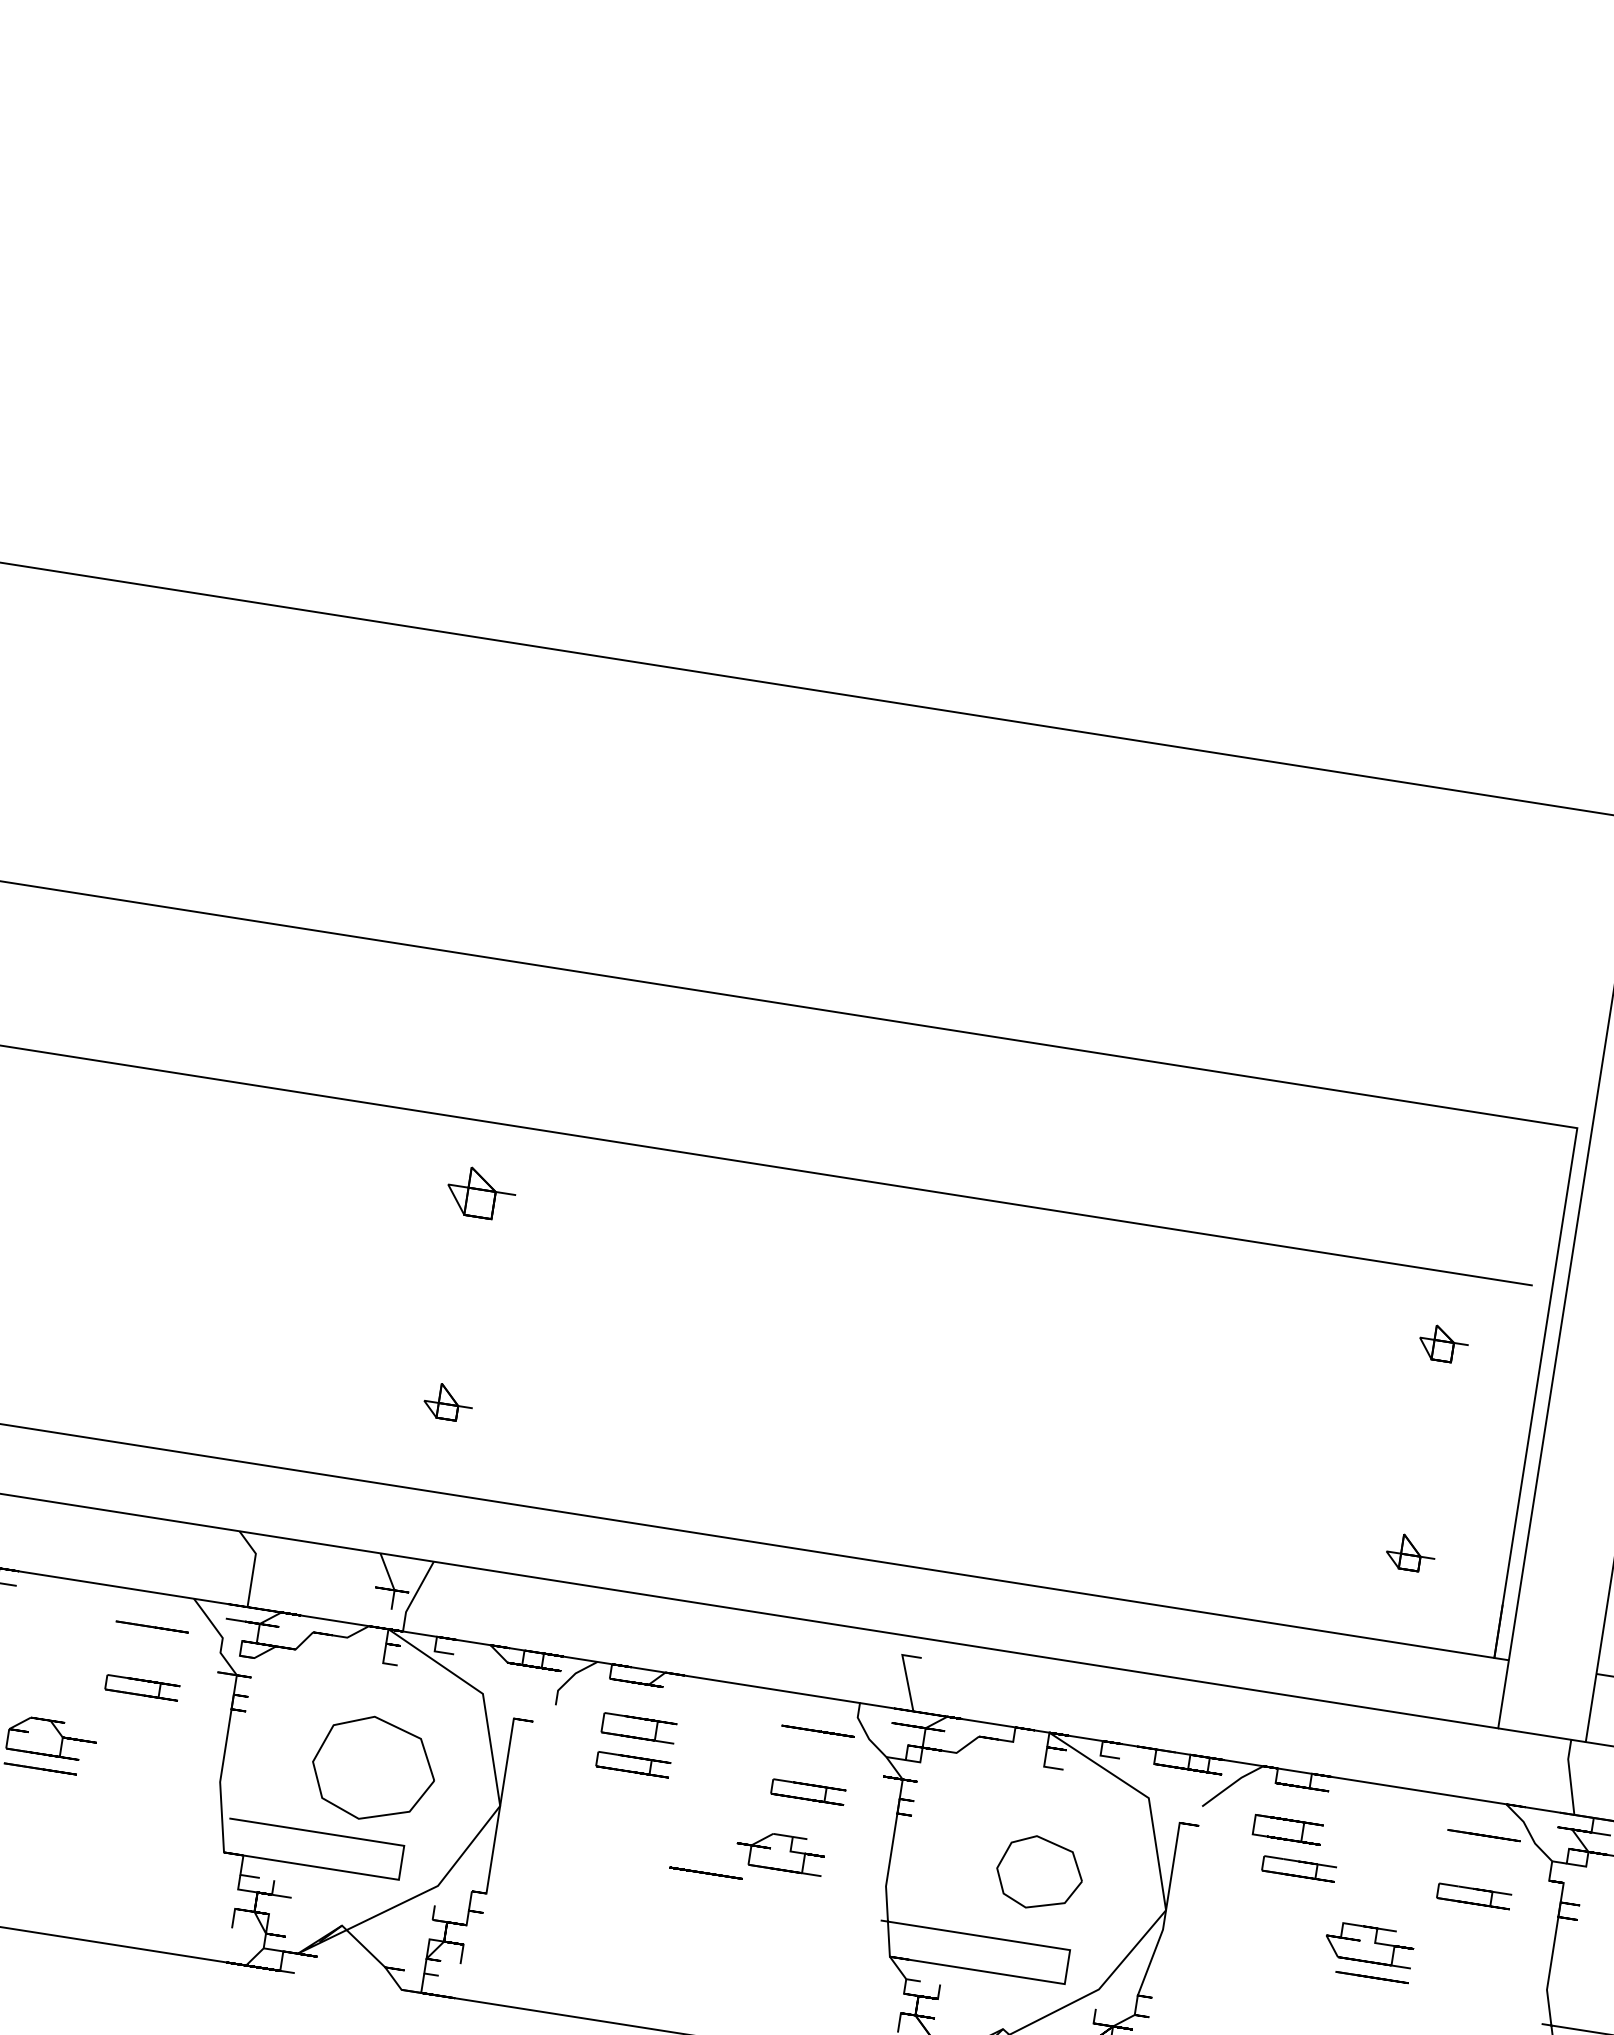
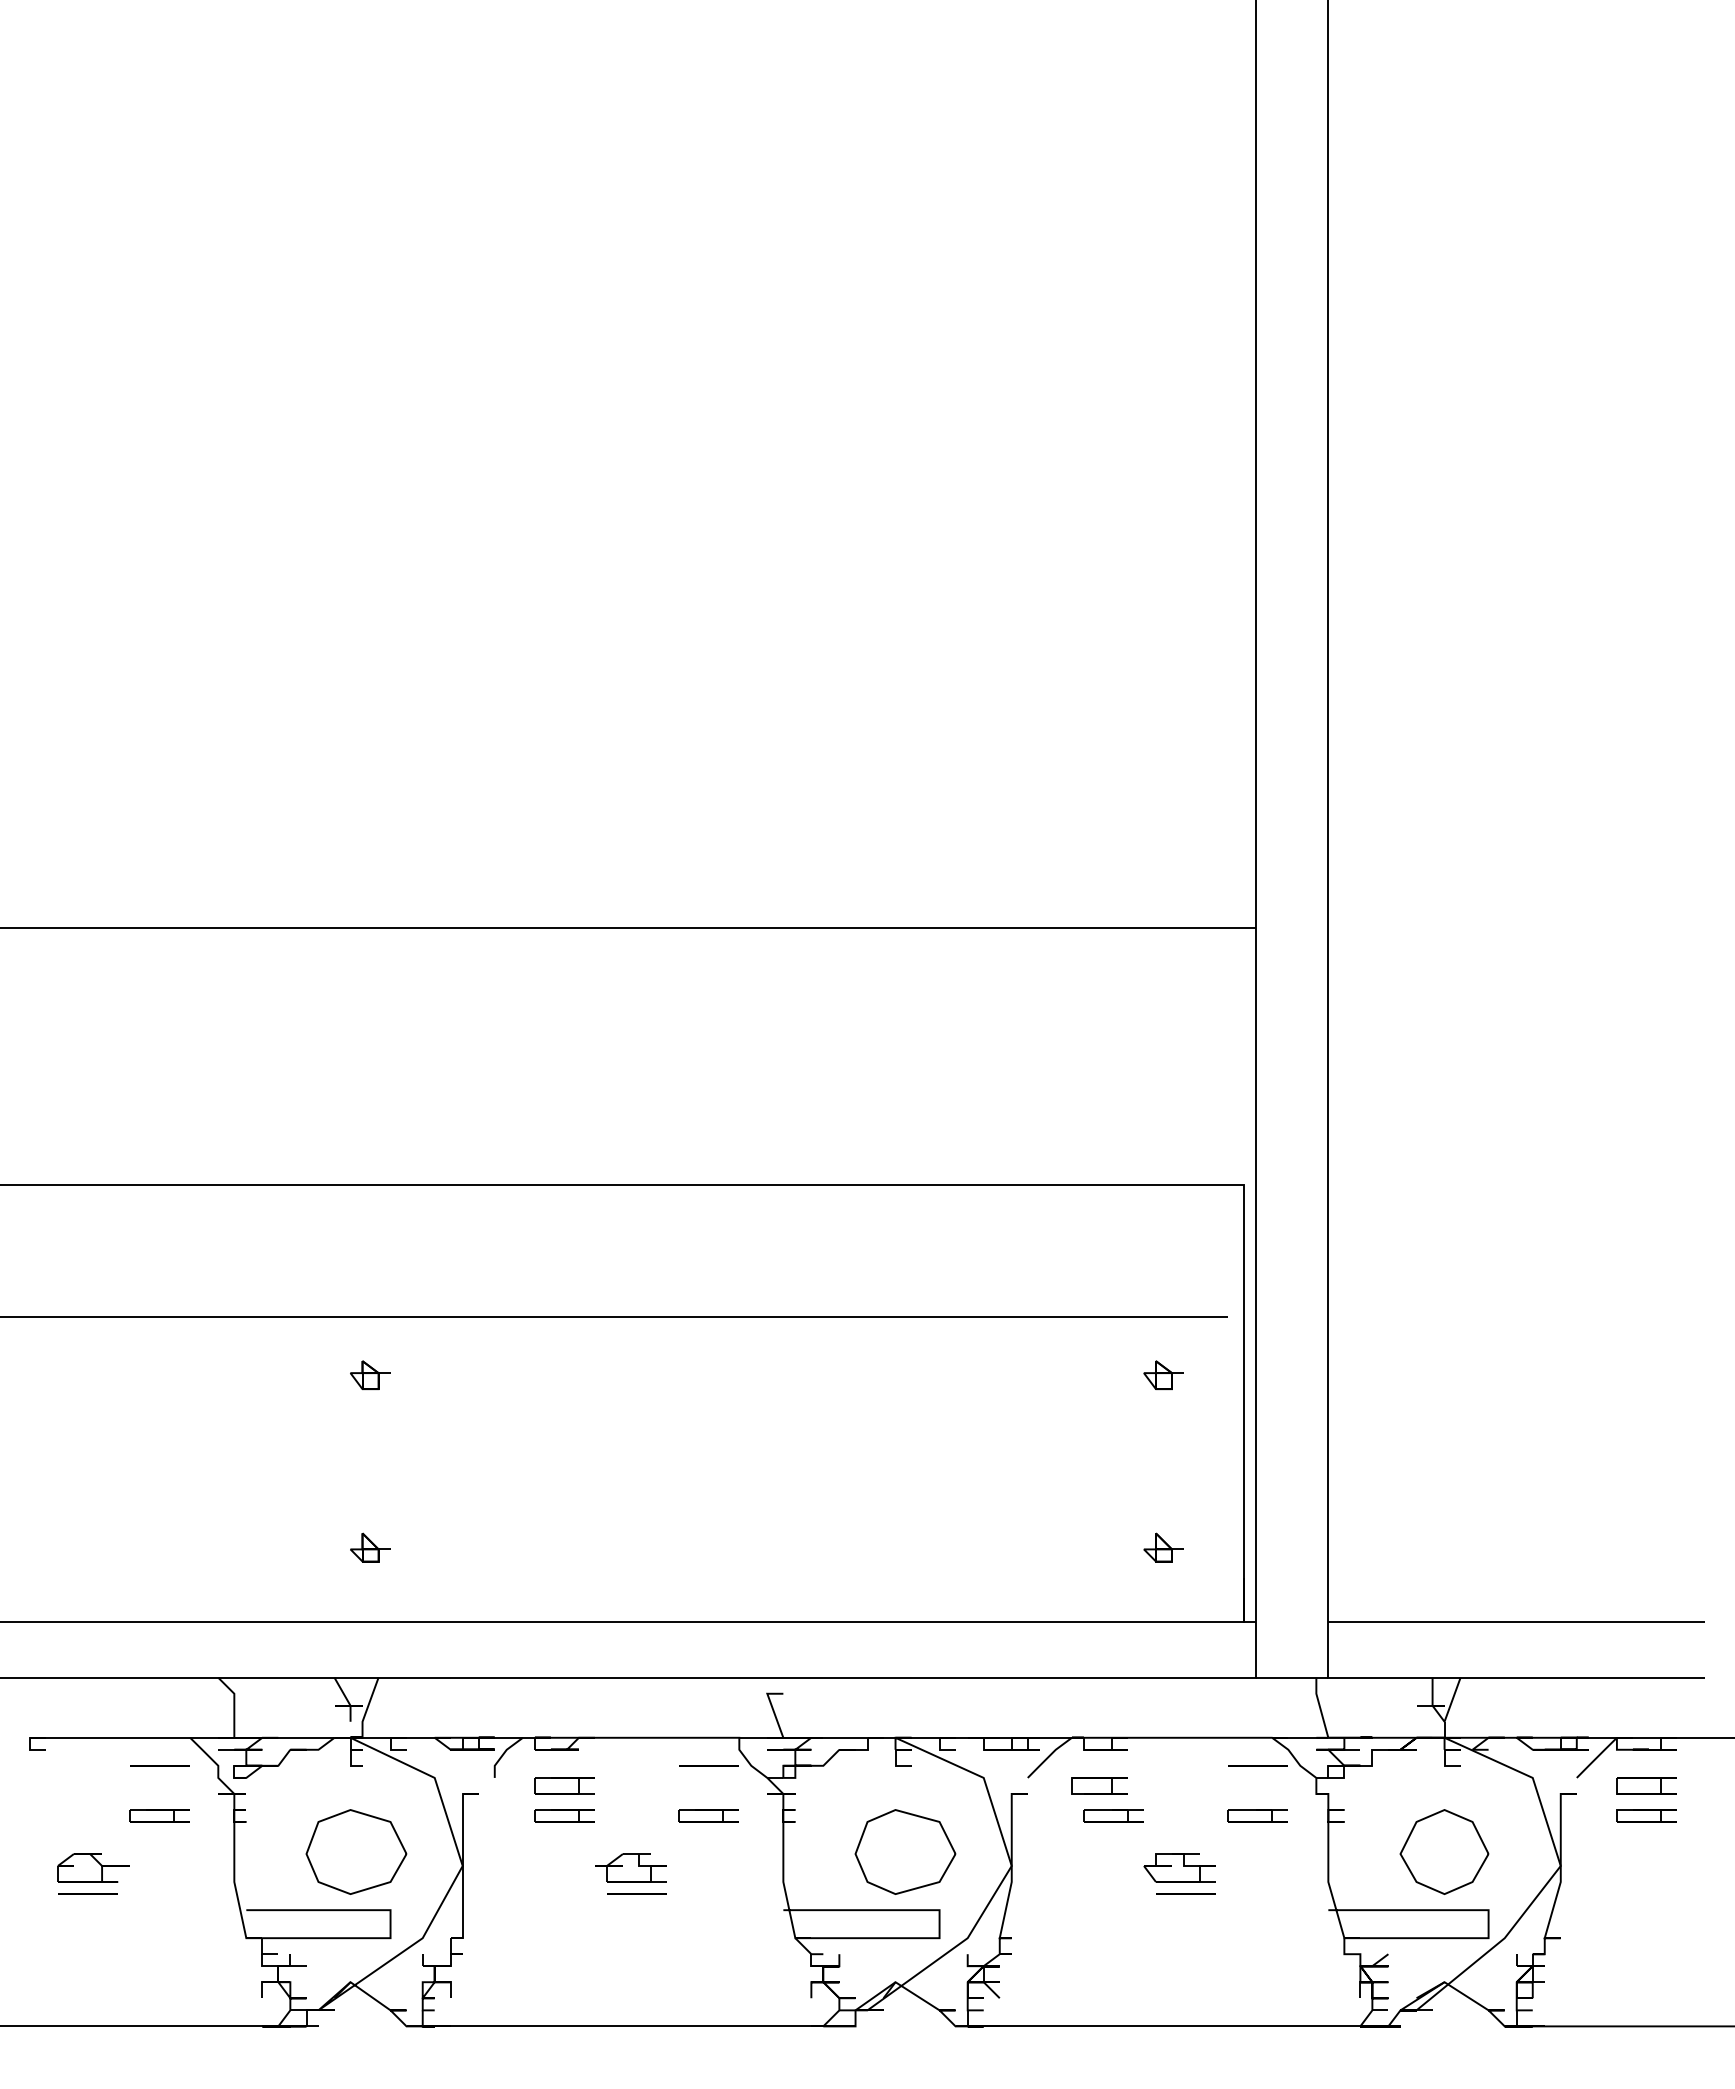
part: (481, 1192) -> (370, 1374), size x0.71
part: (779, 1851) -> (630, 1867), moved
part: (1039, 1872) -> (905, 1851), size x1.43

